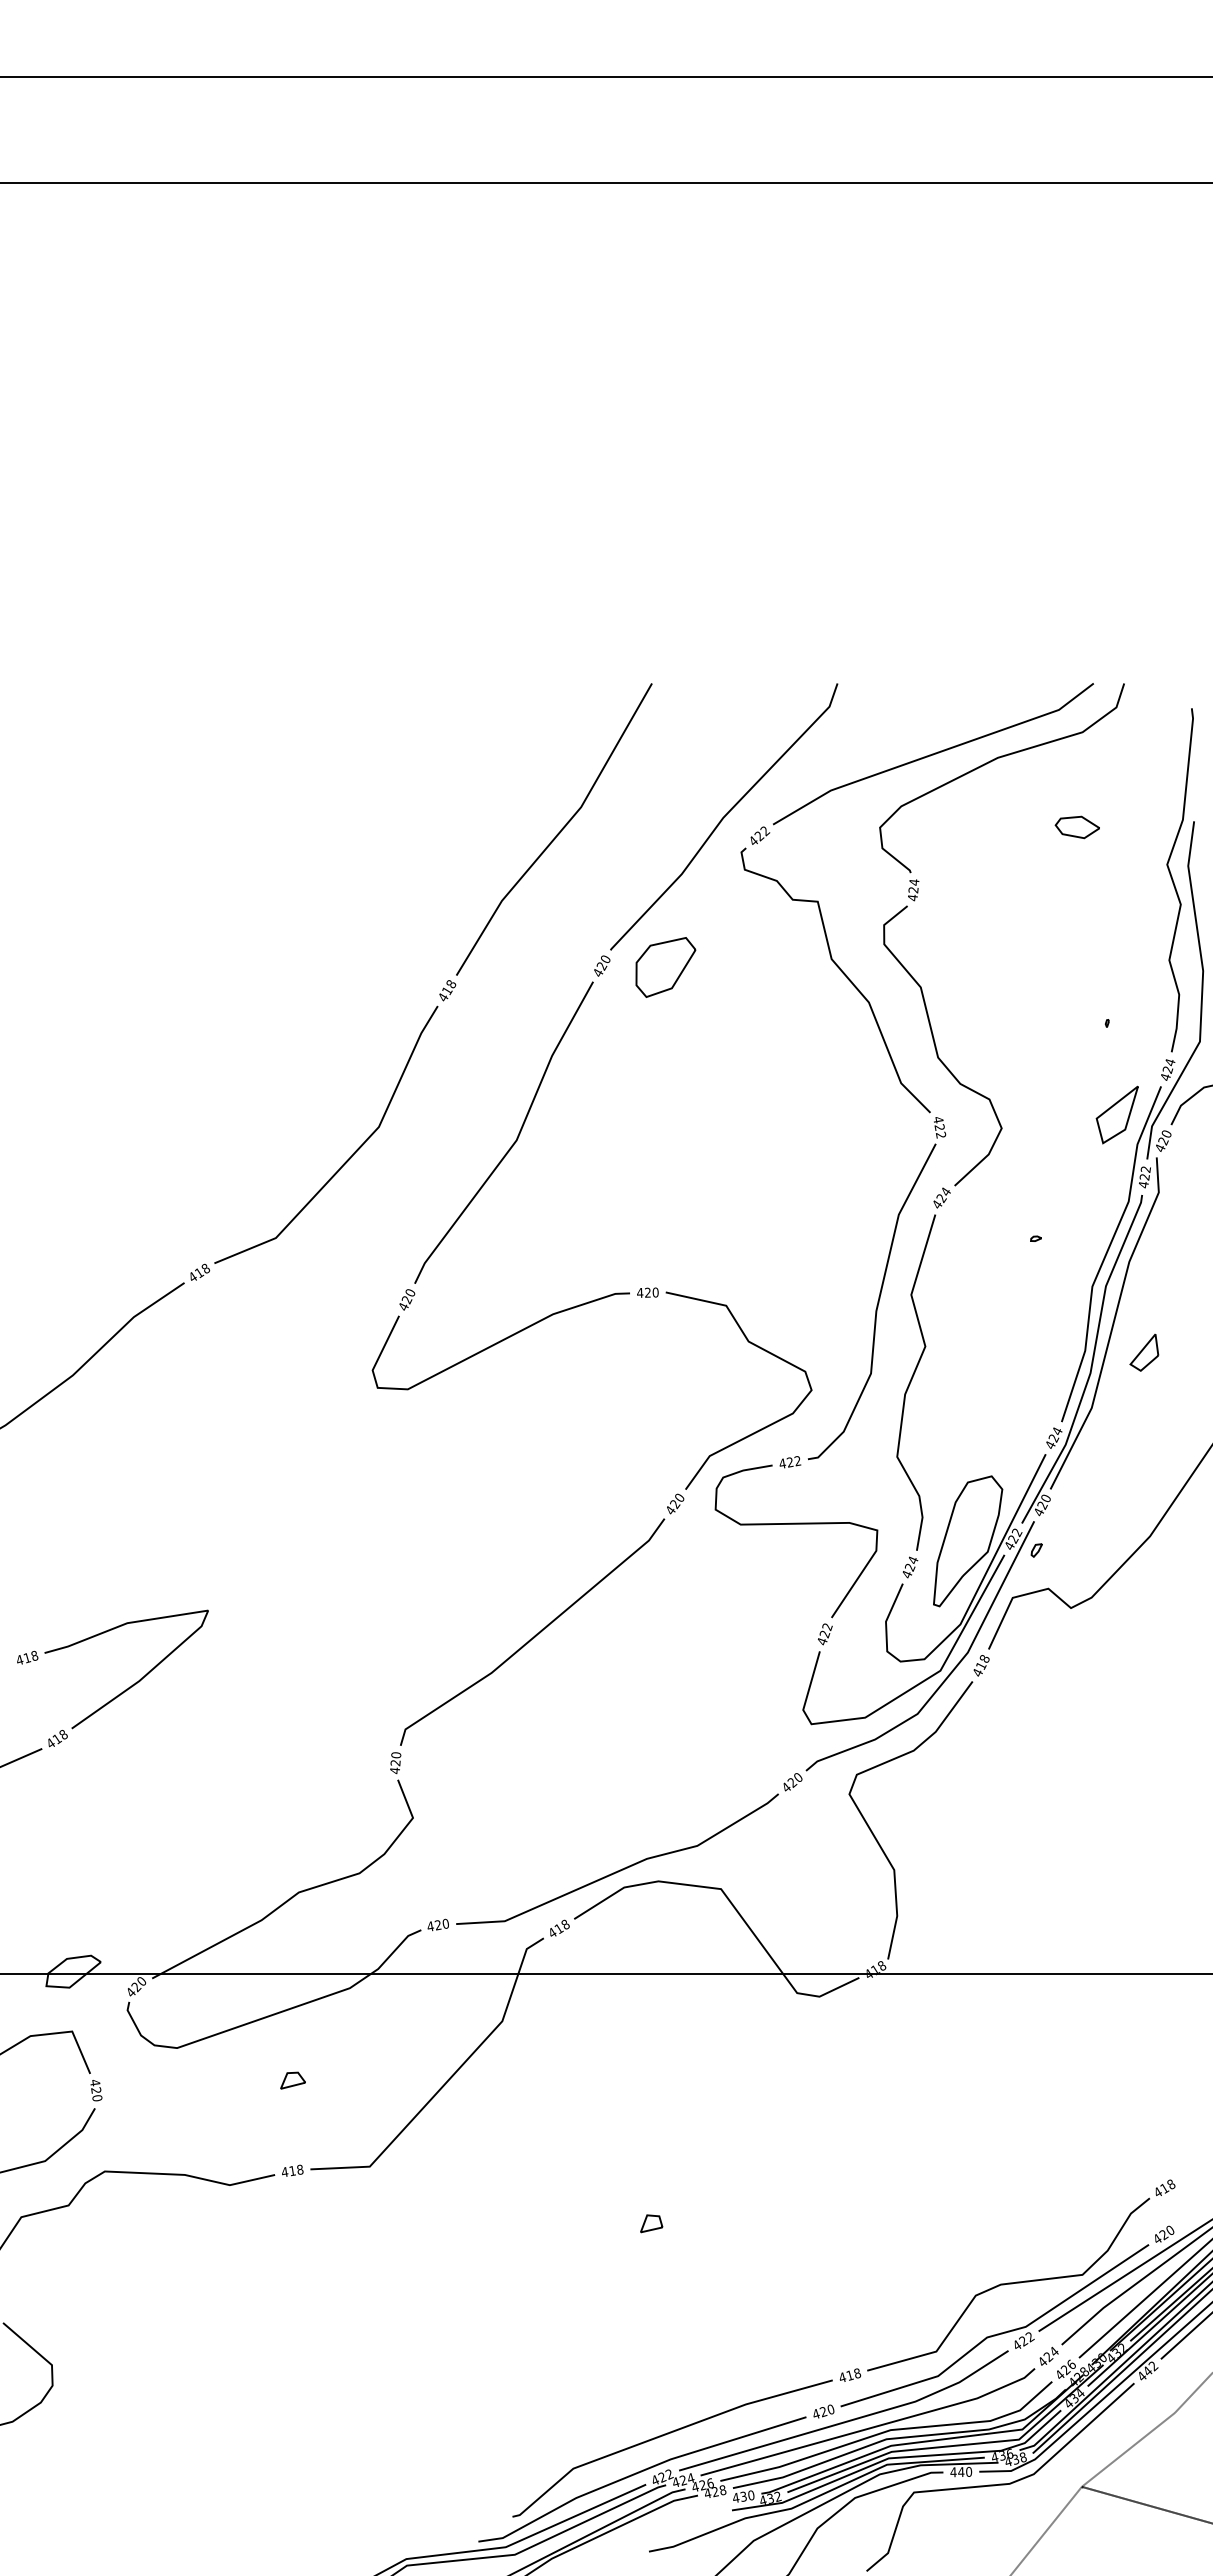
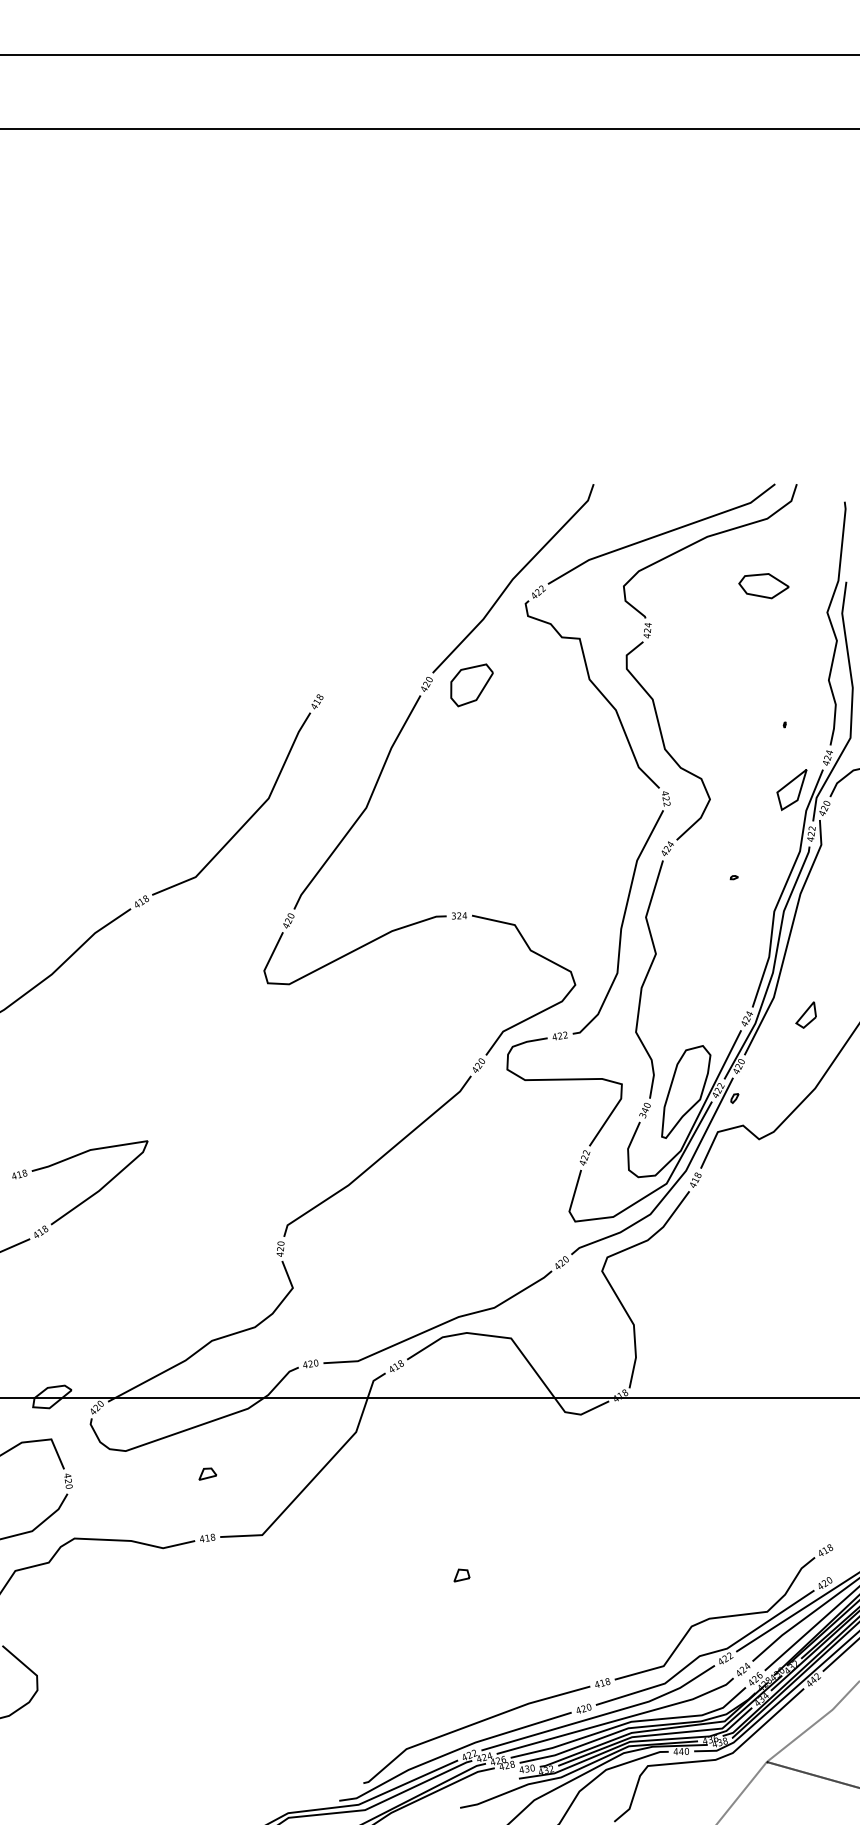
part: (1076, 827) -> (763, 586), size x1.6
line: (558, 832) -> (395, 589), removed
text: (647, 1292) -> (459, 915), 420 -> 324
part: (1144, 1352) -> (806, 1014), moved
text: (909, 1567) -> (644, 1110), 424 -> 340

